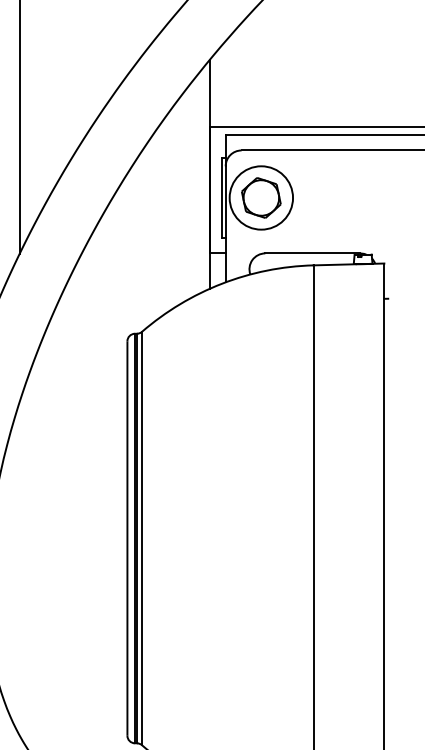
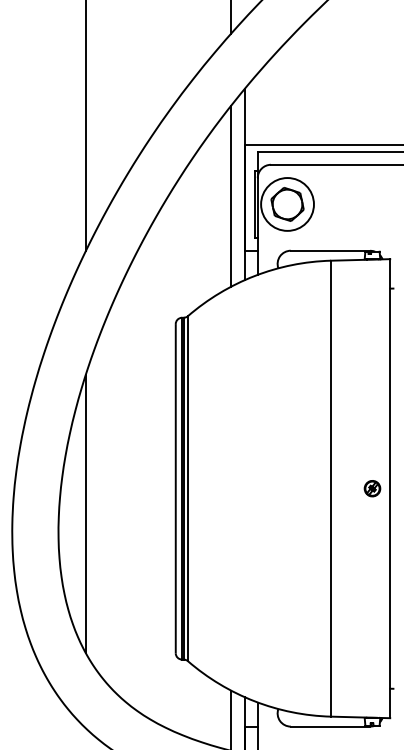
line: (194, 187) -> (231, 195), added
part: (363, 538) -> (372, 488), added
line: (19, 568) -> (85, 513), added

